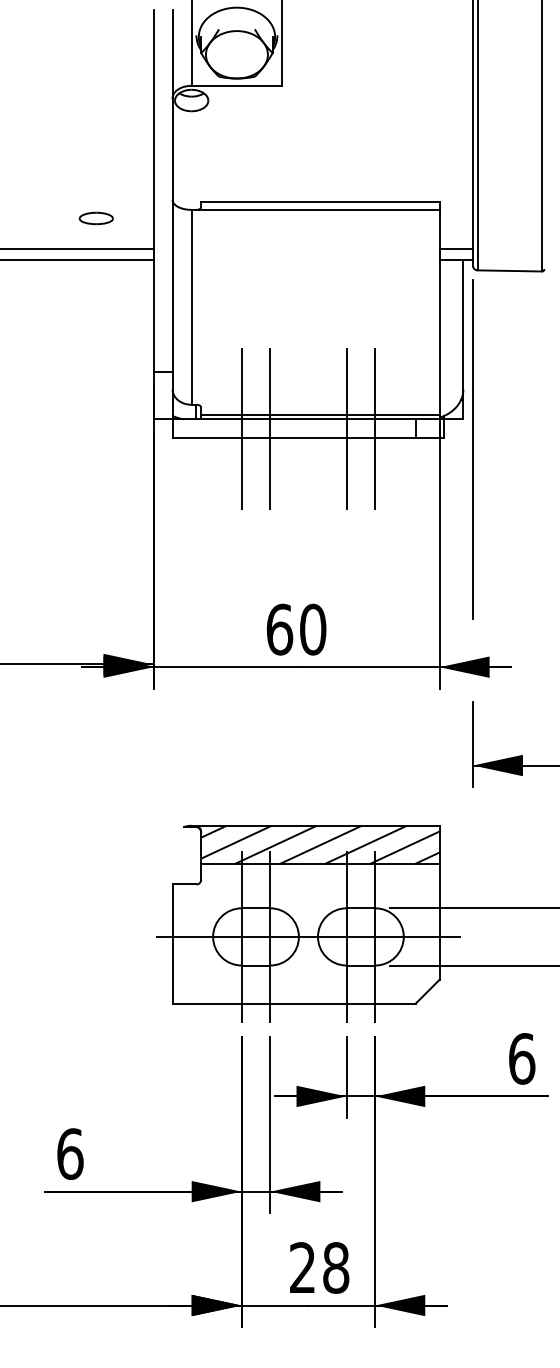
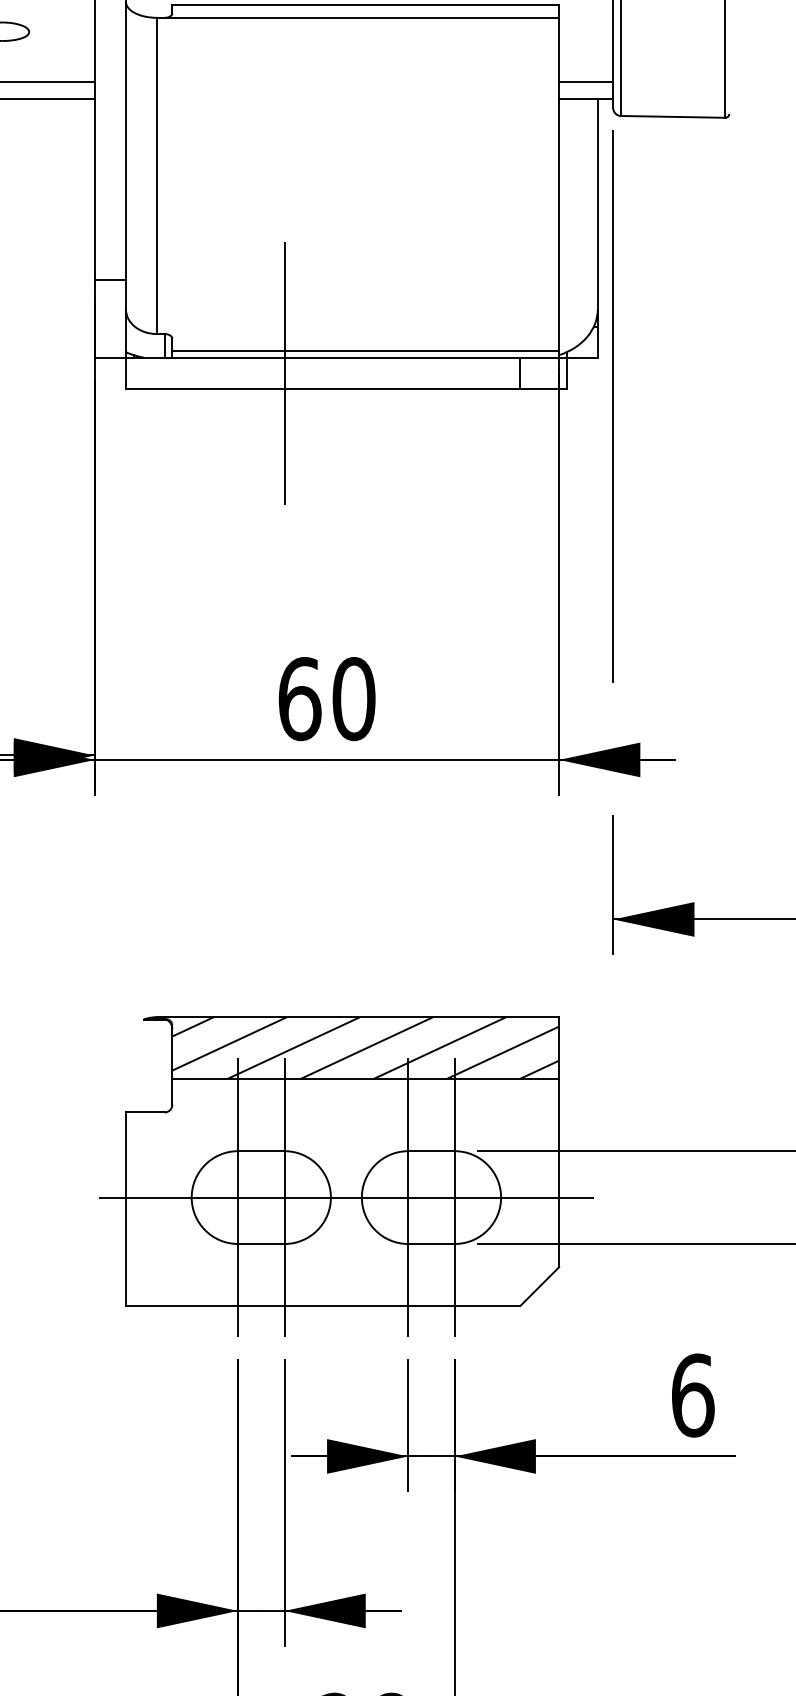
line: (241, 428) -> (237, 372), removed
line: (346, 428) -> (408, 372), removed
line: (375, 428) -> (455, 372), removed

